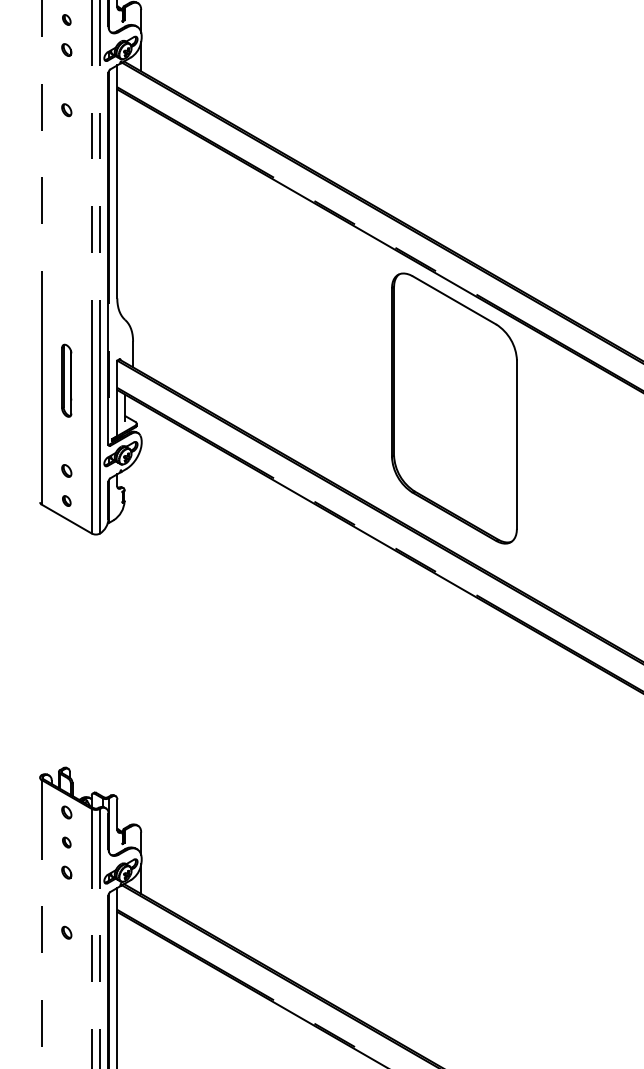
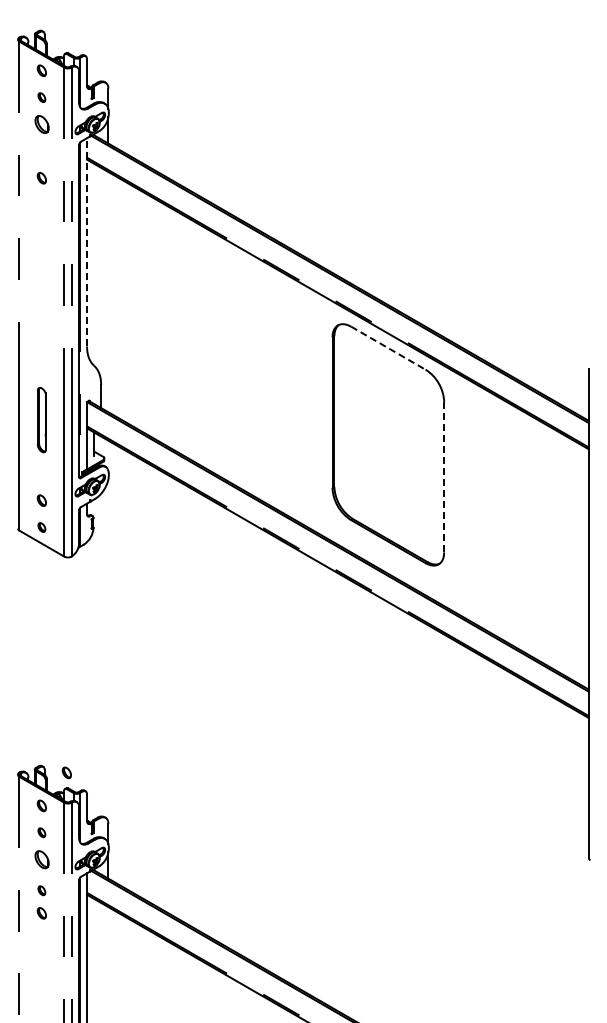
part: (66, 50) -> (41, 124), size x1.6
line: (117, 180) -> (87, 241), solid -> dashed
line: (454, 300) -> (388, 348), solid -> dashed
line: (517, 445) -> (444, 477), solid -> dashed
part: (94, 775) -> (66, 772), added
part: (66, 872) -> (41, 859), size x1.6
part: (66, 907) -> (41, 890), added

